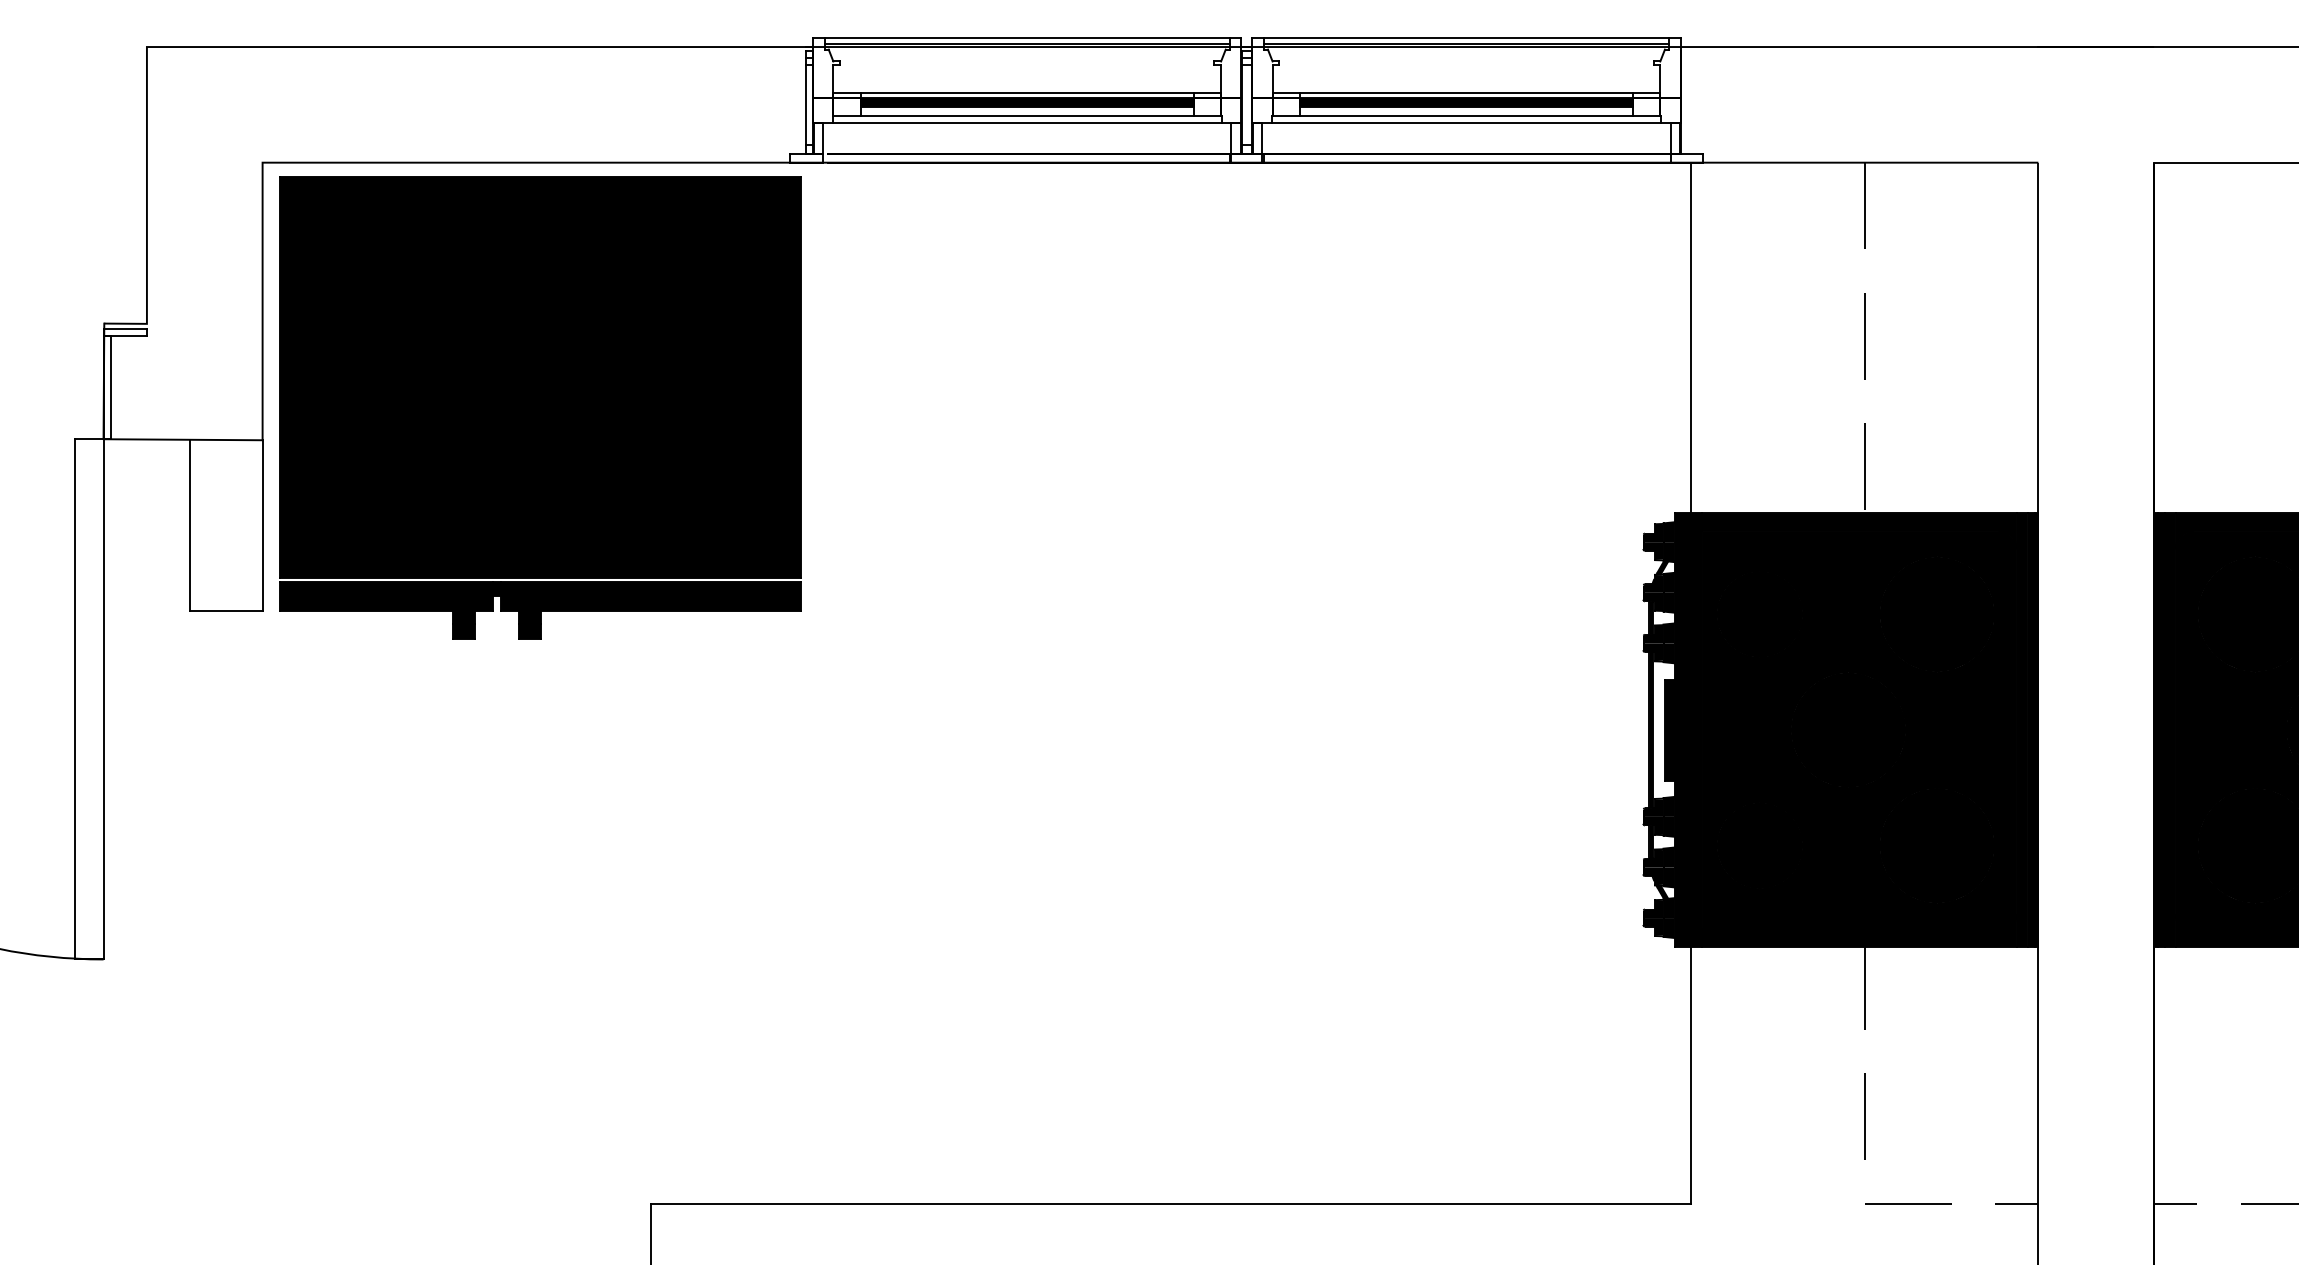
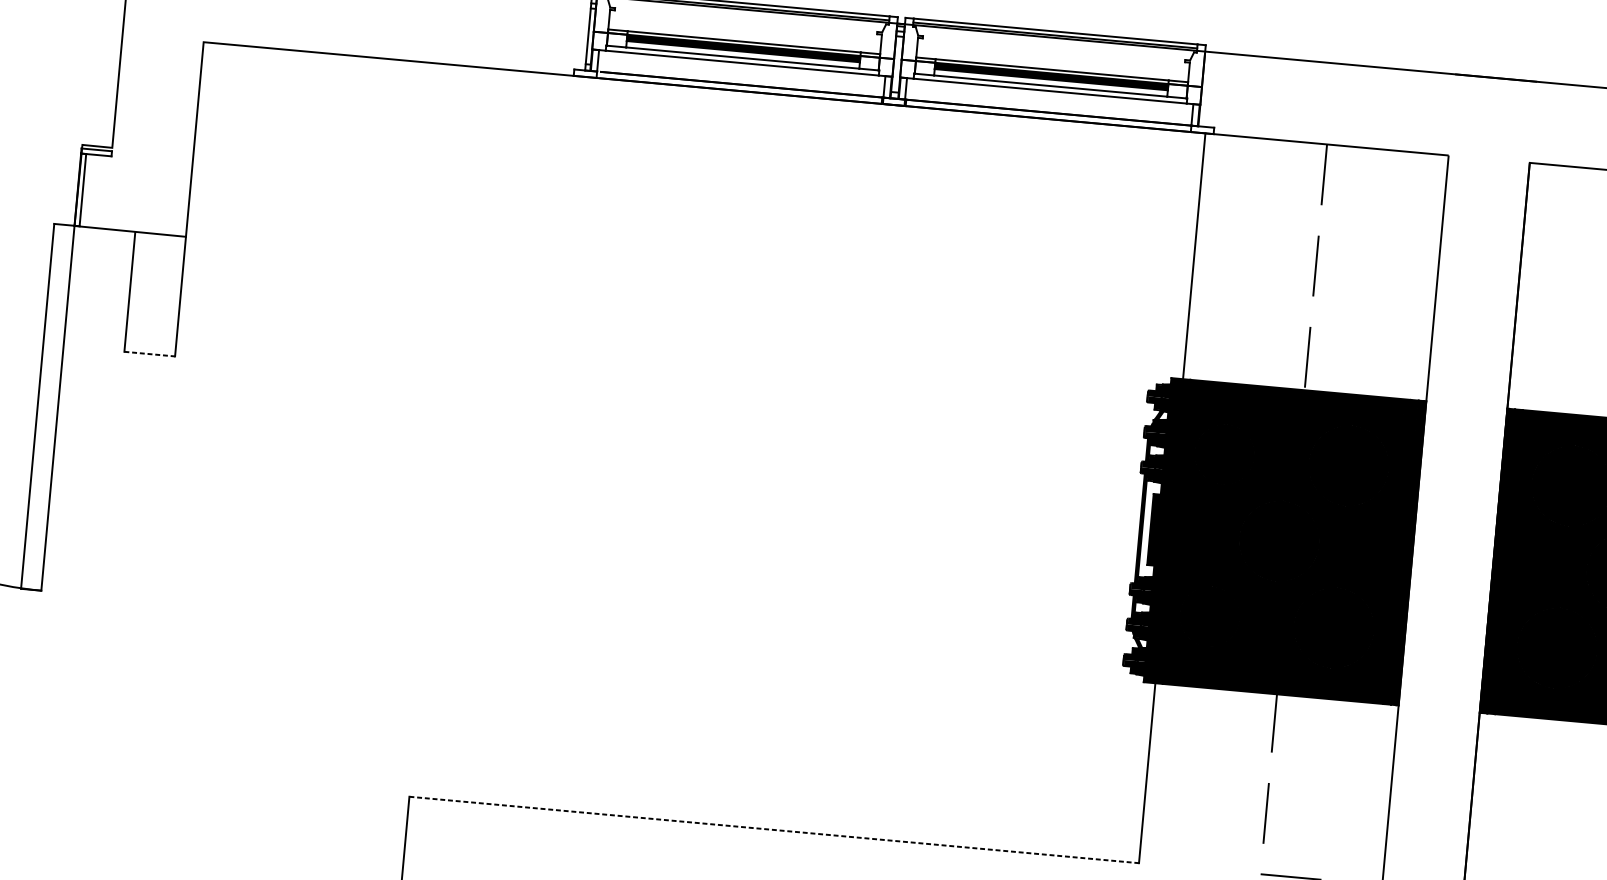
part: (540, 407) -> (382, 231), removed
line: (226, 610) -> (149, 353), solid -> dashed
line: (1171, 1203) -> (774, 829), solid -> dashed

